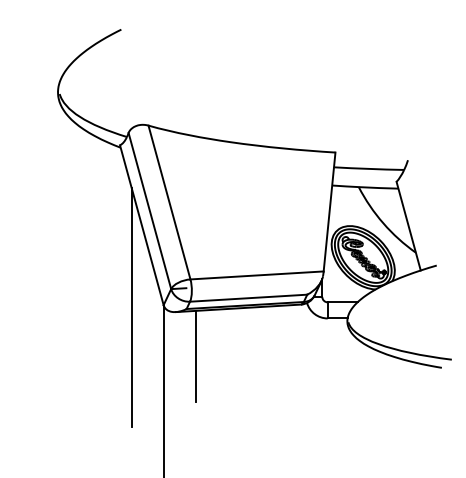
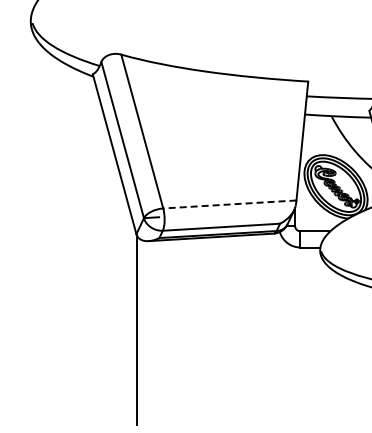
line: (257, 275) -> (230, 204), solid -> dashed
line: (131, 307) -> (104, 236), removed
line: (196, 356) -> (169, 285), removed

